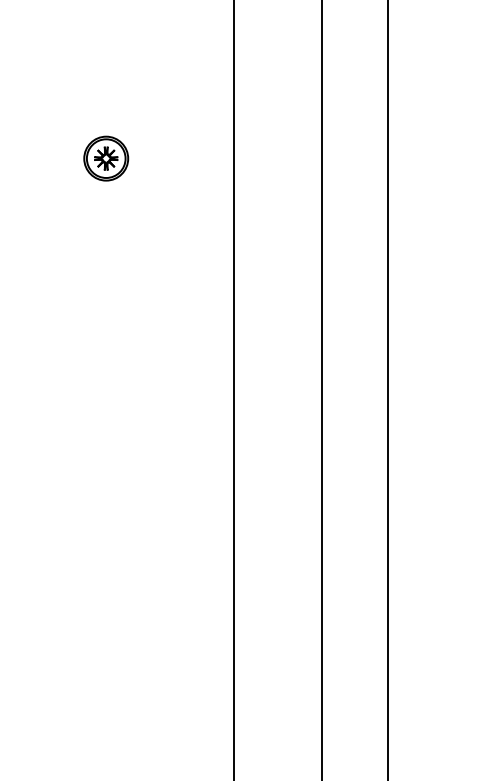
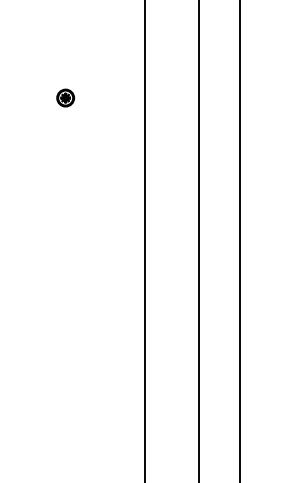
part: (105, 157) -> (65, 97), size x0.62

